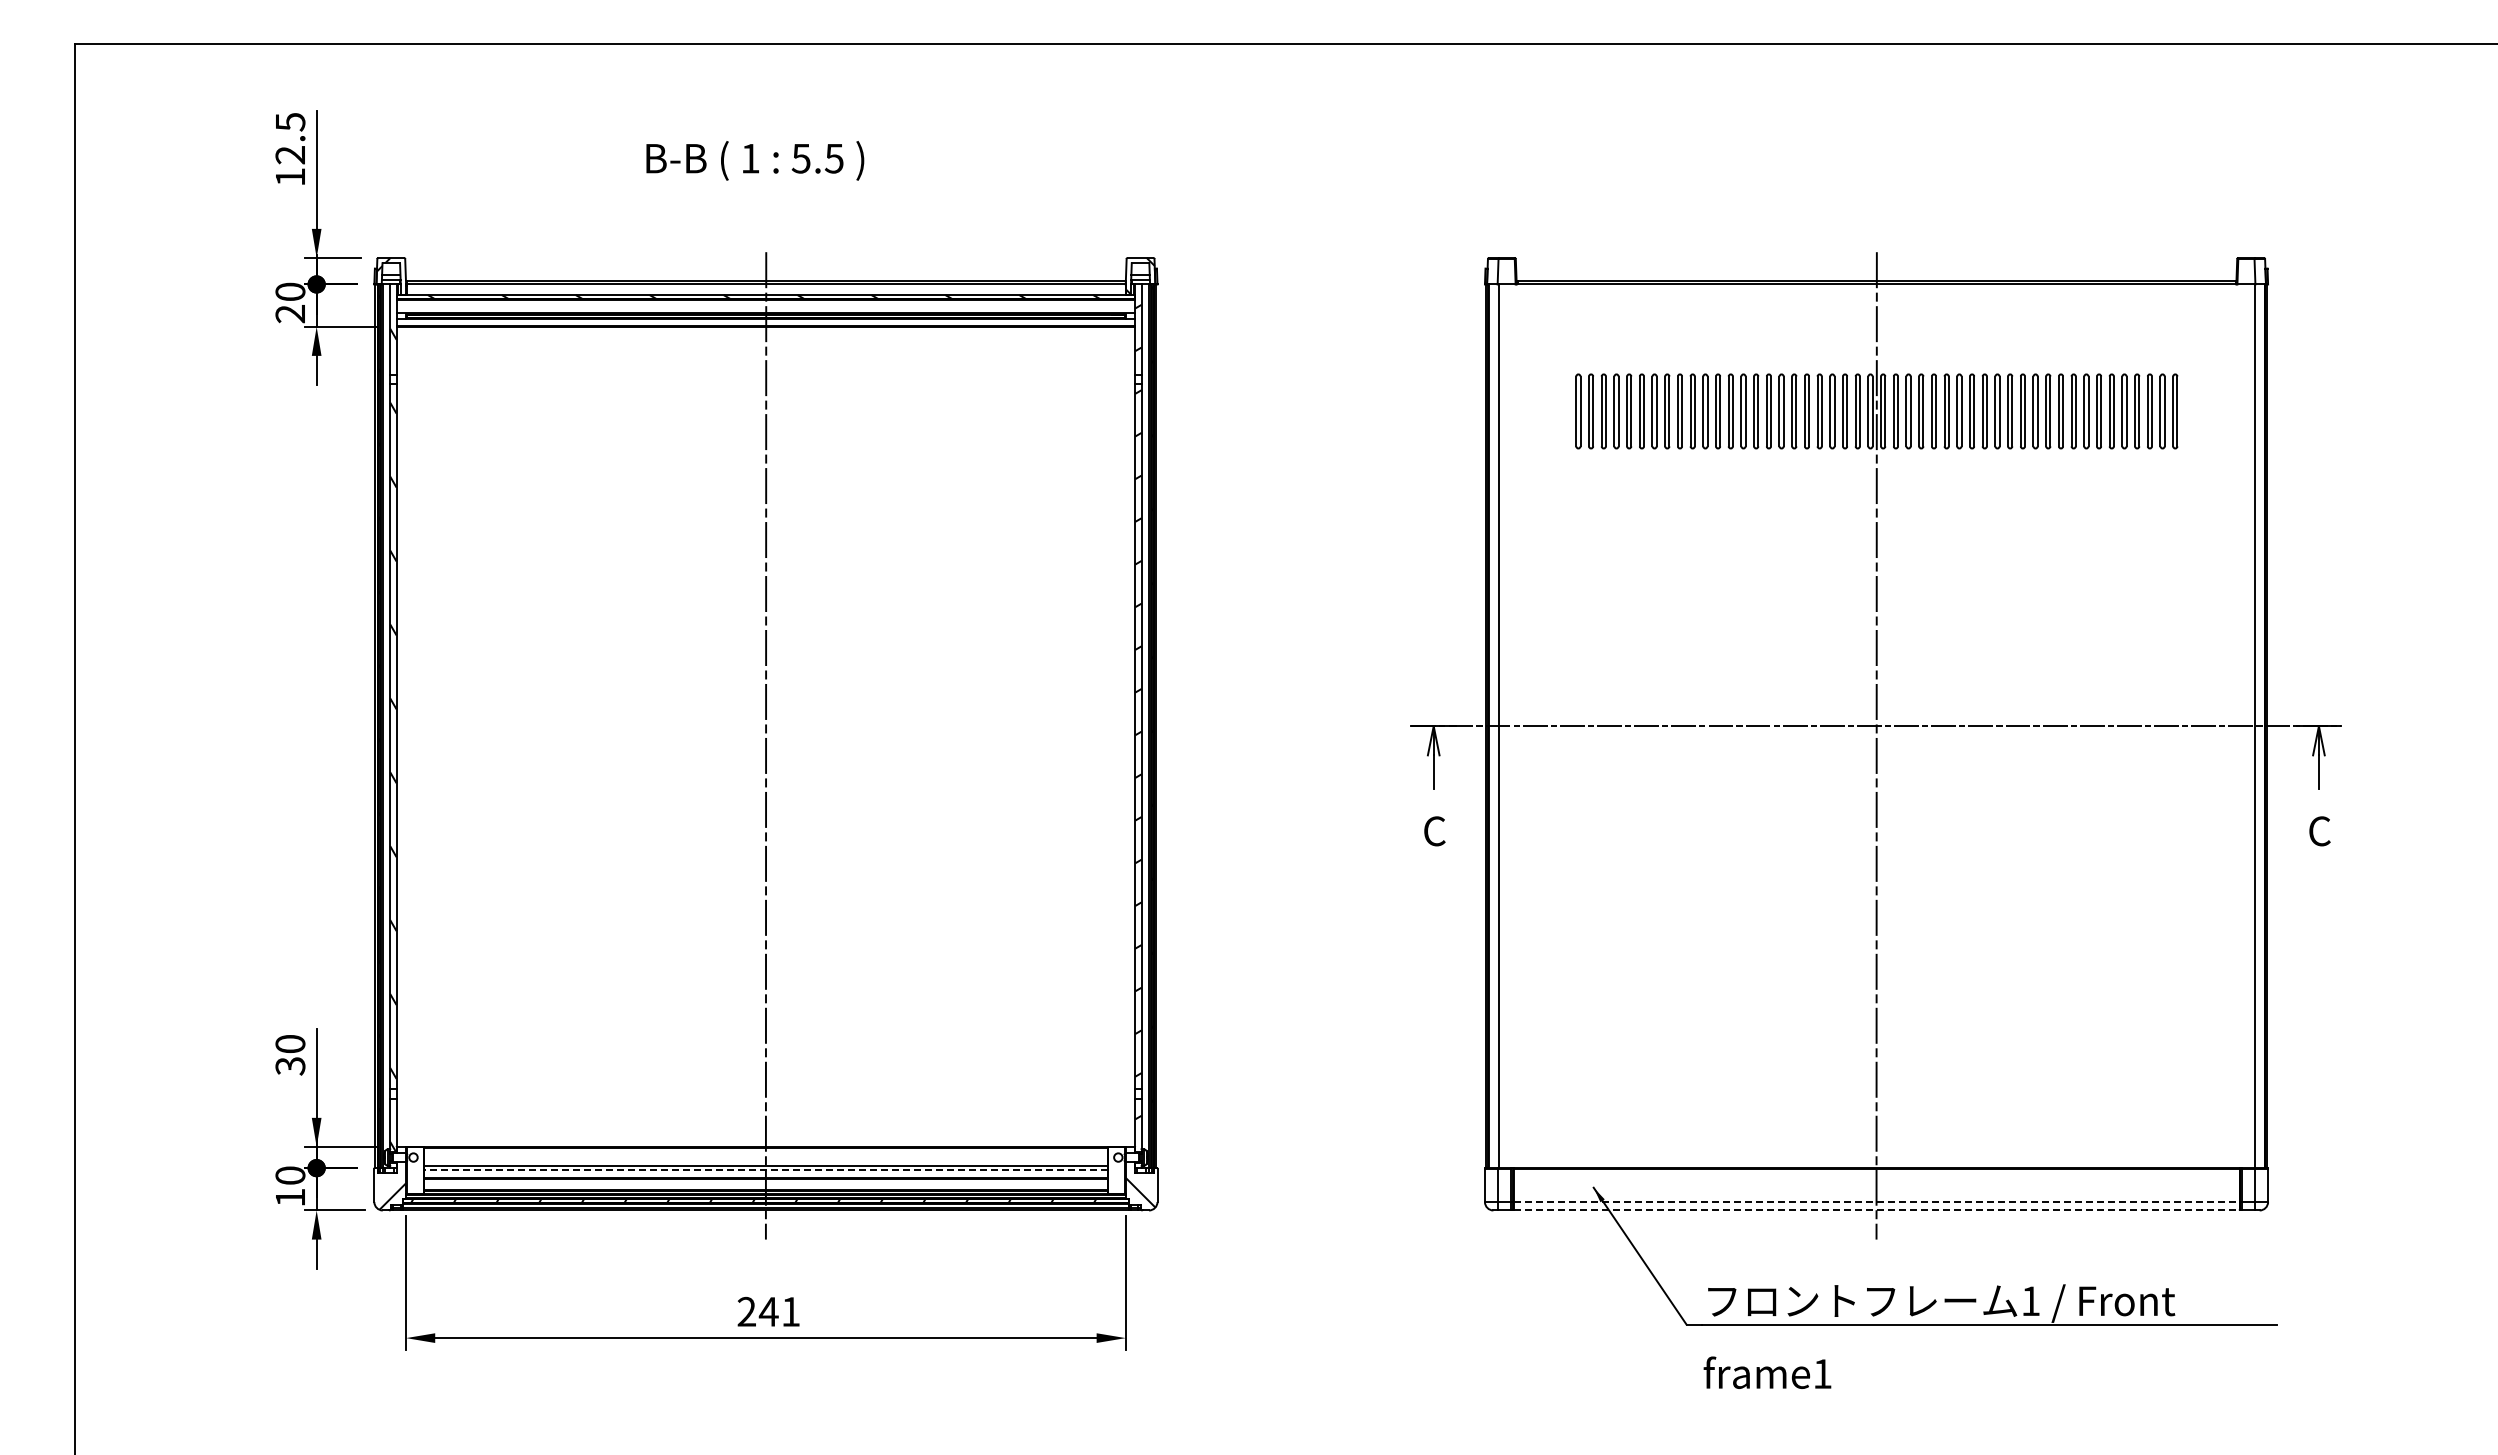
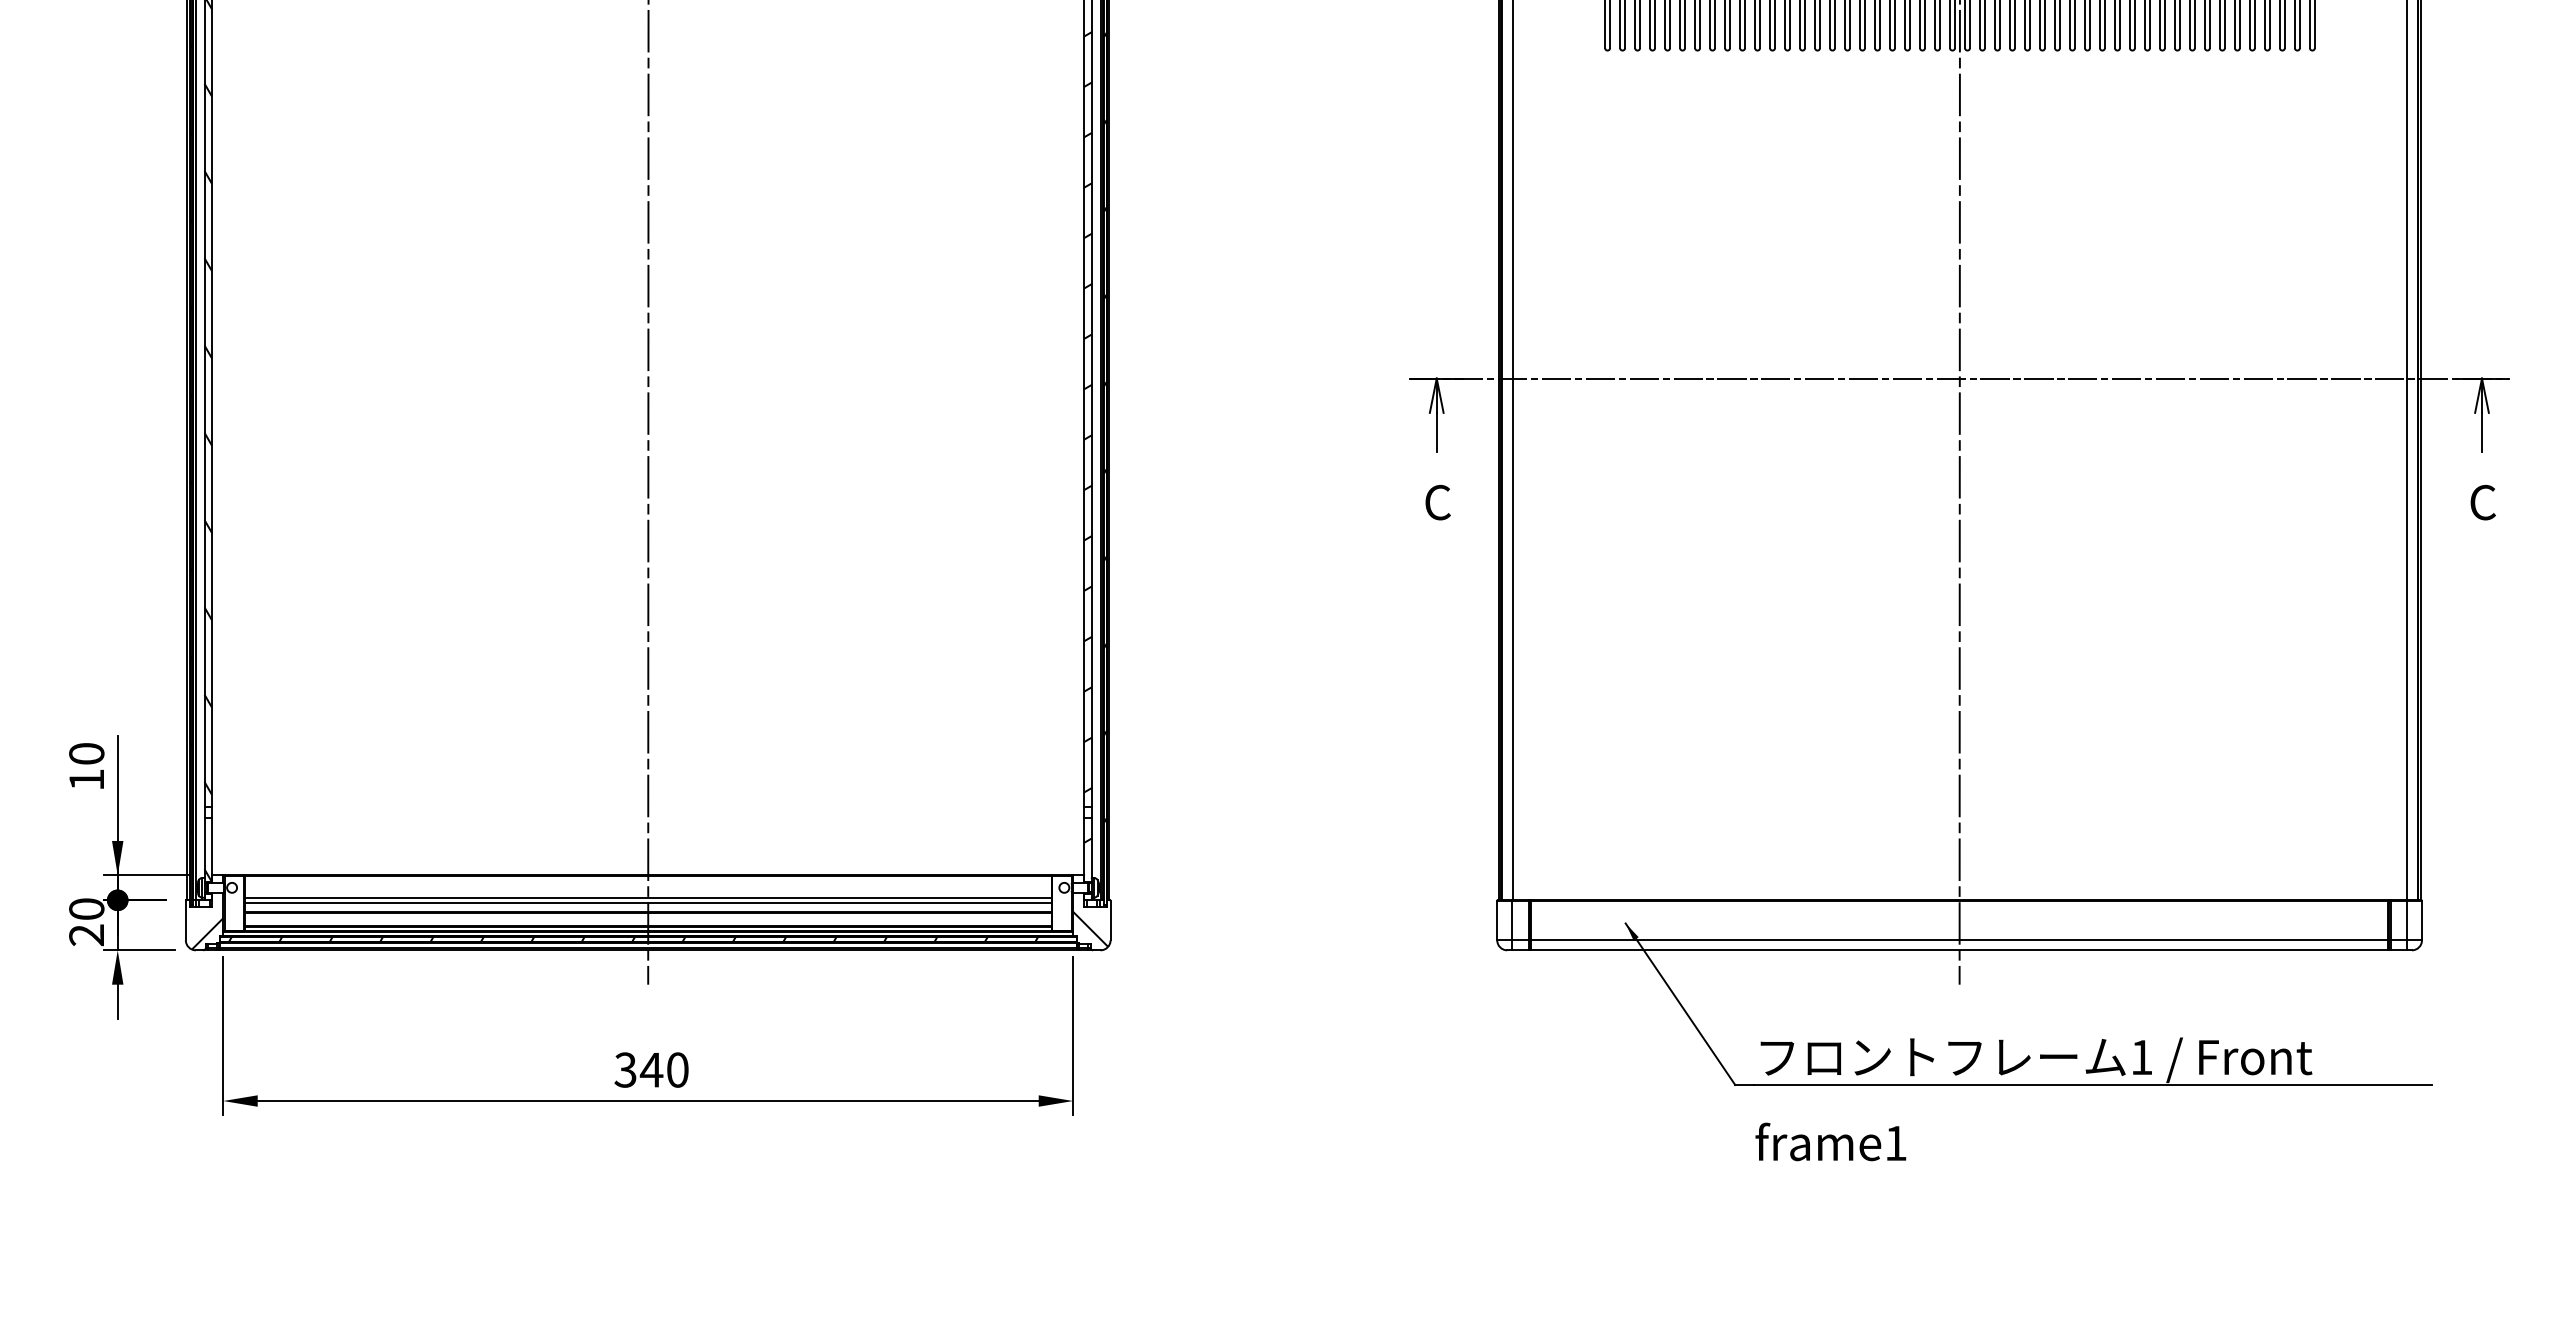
text: (290, 1066) -> (86, 780), 30 -> 10
line: (765, 1170) -> (647, 903), dashed -> solid
text: (289, 1197) -> (85, 934), 10 -> 20
line: (1876, 1202) -> (1959, 940), dashed -> solid
line: (1876, 1210) -> (1959, 950), dashed -> solid
text: (768, 1311) -> (651, 1069), 241 -> 340

